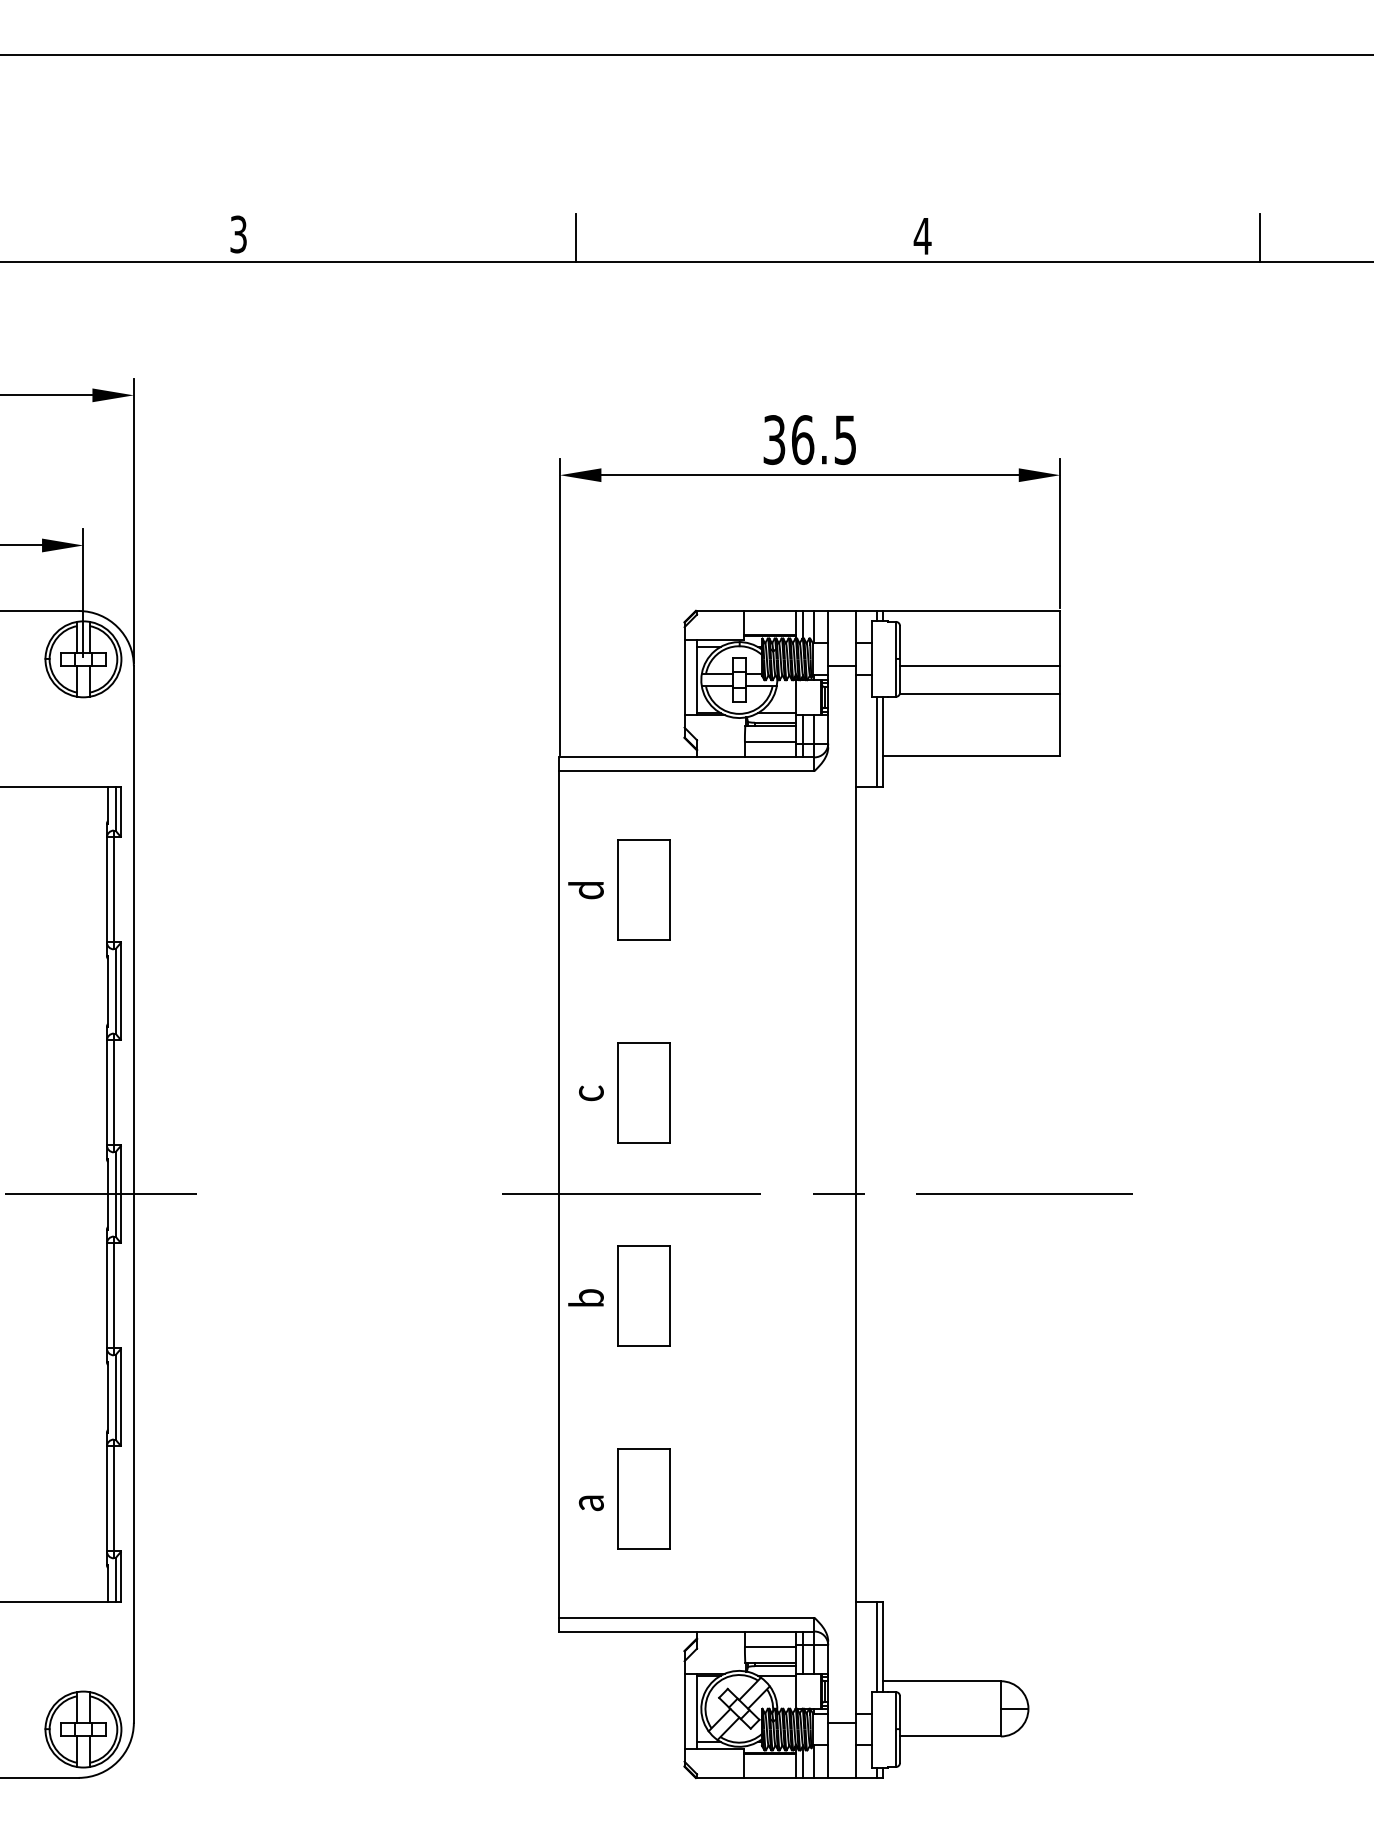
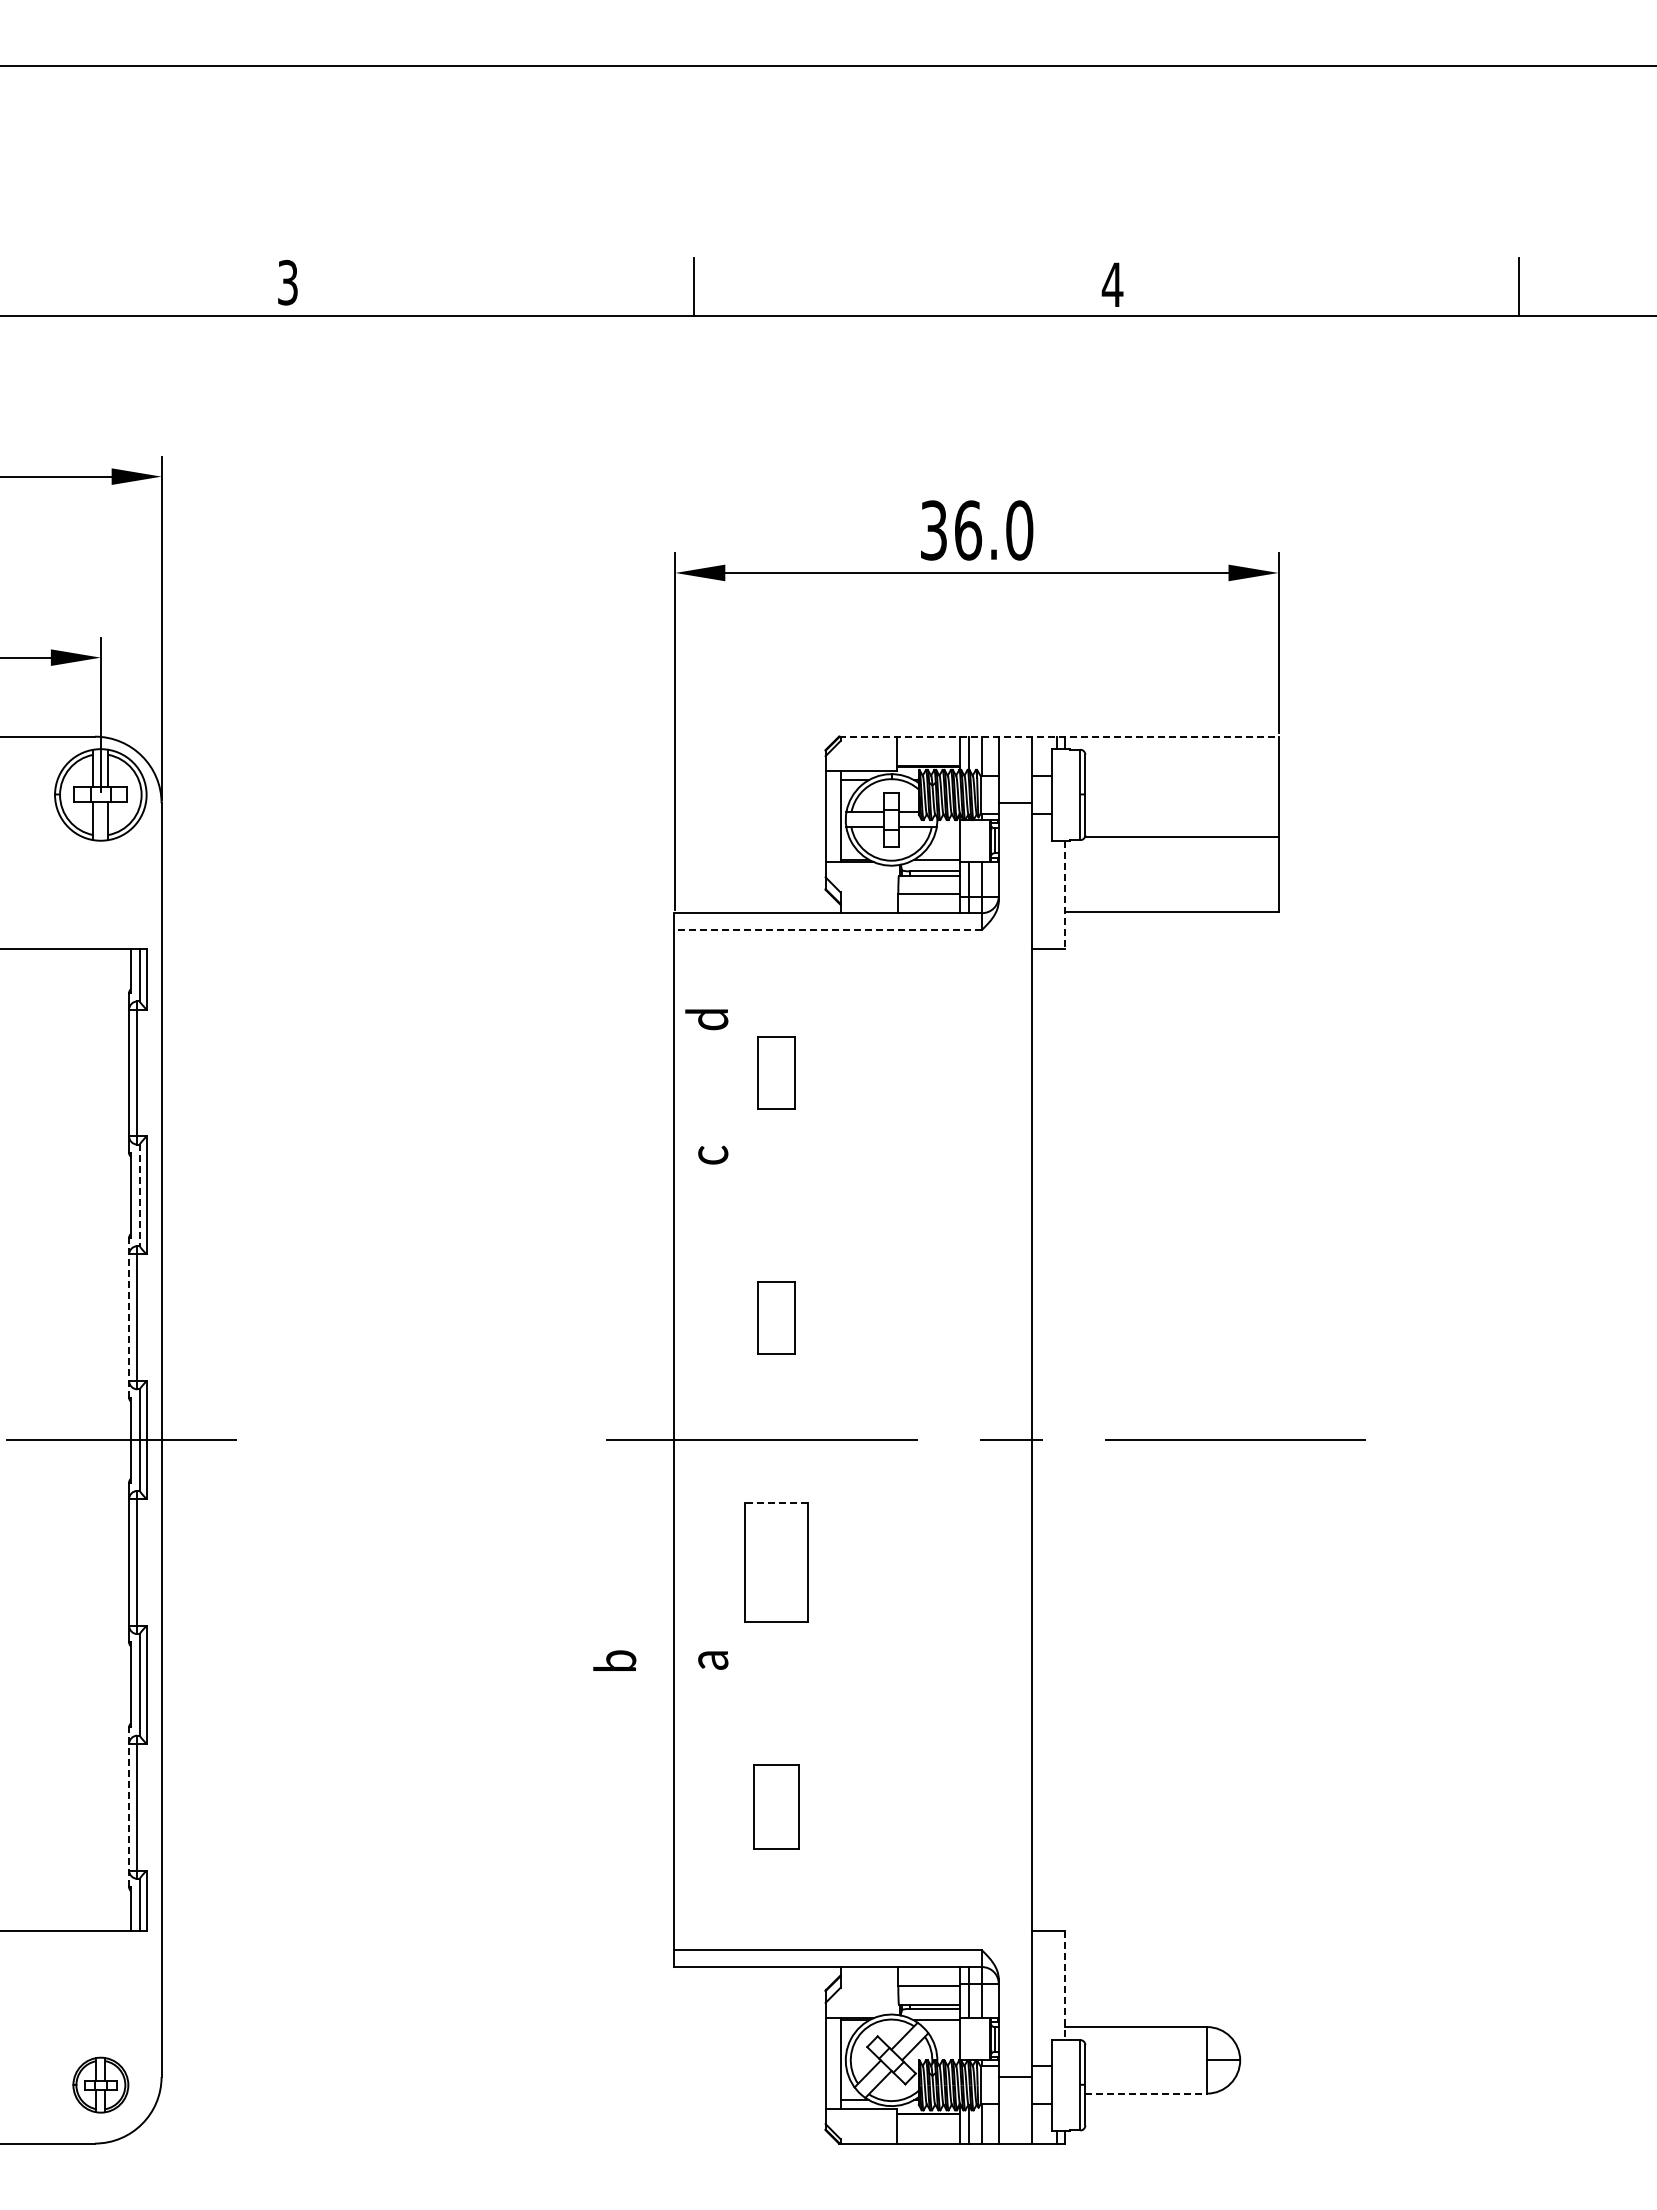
text: (845, 440) -> (1019, 530), 36.5 -> 36.0
line: (877, 610) -> (1058, 736), solid -> dashed
line: (979, 666) -> (1181, 803), removed
line: (876, 741) -> (1057, 894), removed
line: (883, 742) -> (1065, 895), solid -> dashed
line: (686, 770) -> (827, 929), solid -> dashed
part: (643, 889) -> (776, 1072), size x0.6
text: (585, 890) -> (706, 1019), moved
line: (115, 991) -> (139, 1195), solid -> dashed
line: (107, 1092) -> (129, 1317), solid -> dashed
text: (591, 1092) -> (713, 1154), moved
part: (643, 1092) -> (776, 1317), size x0.6
line: (643, 1246) -> (776, 1502), solid -> dashed
text: (585, 1297) -> (614, 1660), moved
part: (643, 1498) -> (776, 1806), size x0.7
line: (107, 1499) -> (129, 1807), solid -> dashed
text: (591, 1503) -> (713, 1660), moved
line: (876, 1646) -> (1057, 1985), removed
line: (883, 1646) -> (1065, 1985), solid -> dashed
part: (83, 1728) -> (100, 2084), size x0.6
line: (950, 1736) -> (1146, 2093), solid -> dashed

